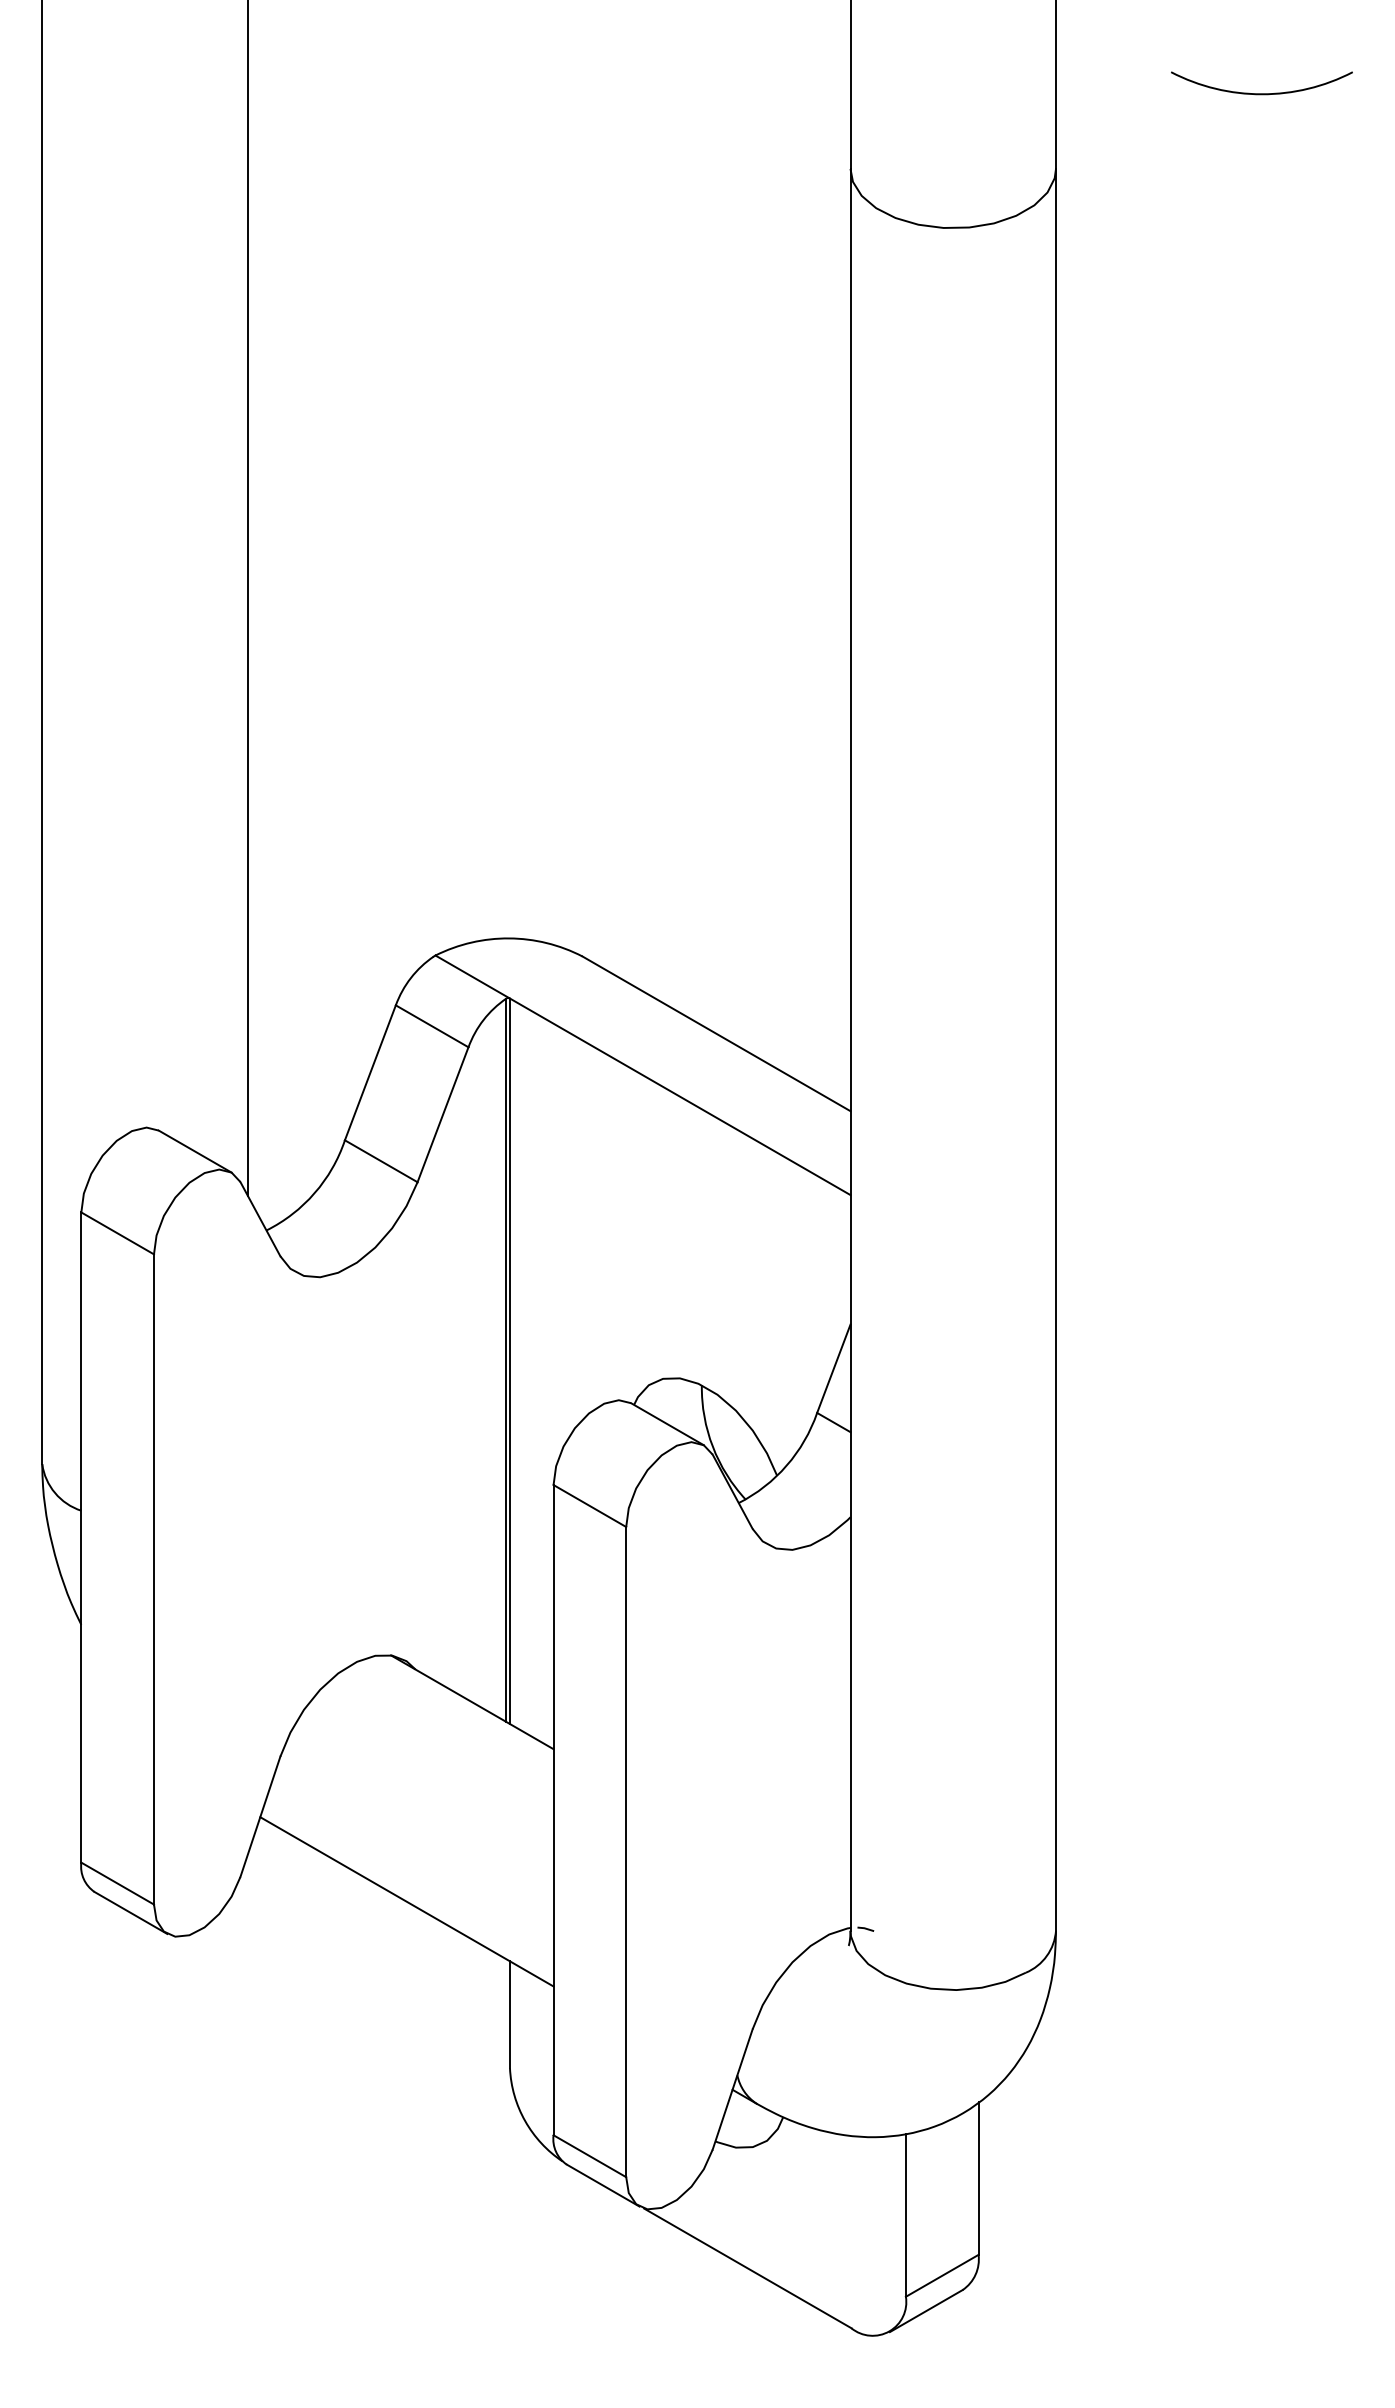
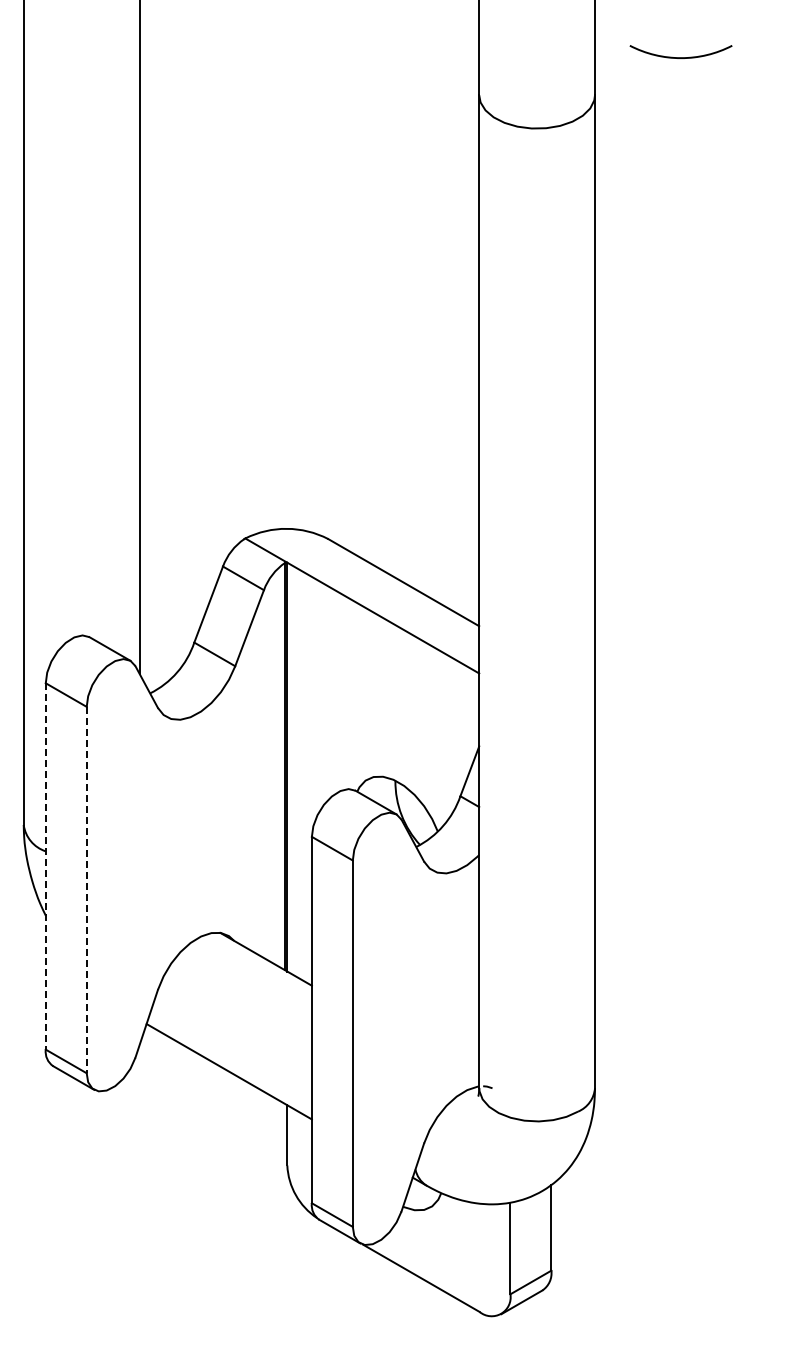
arc: (1260, 93) -> (680, 57), moved
line: (80, 1537) -> (45, 866), solid -> dashed
line: (153, 1580) -> (86, 890), solid -> dashed

